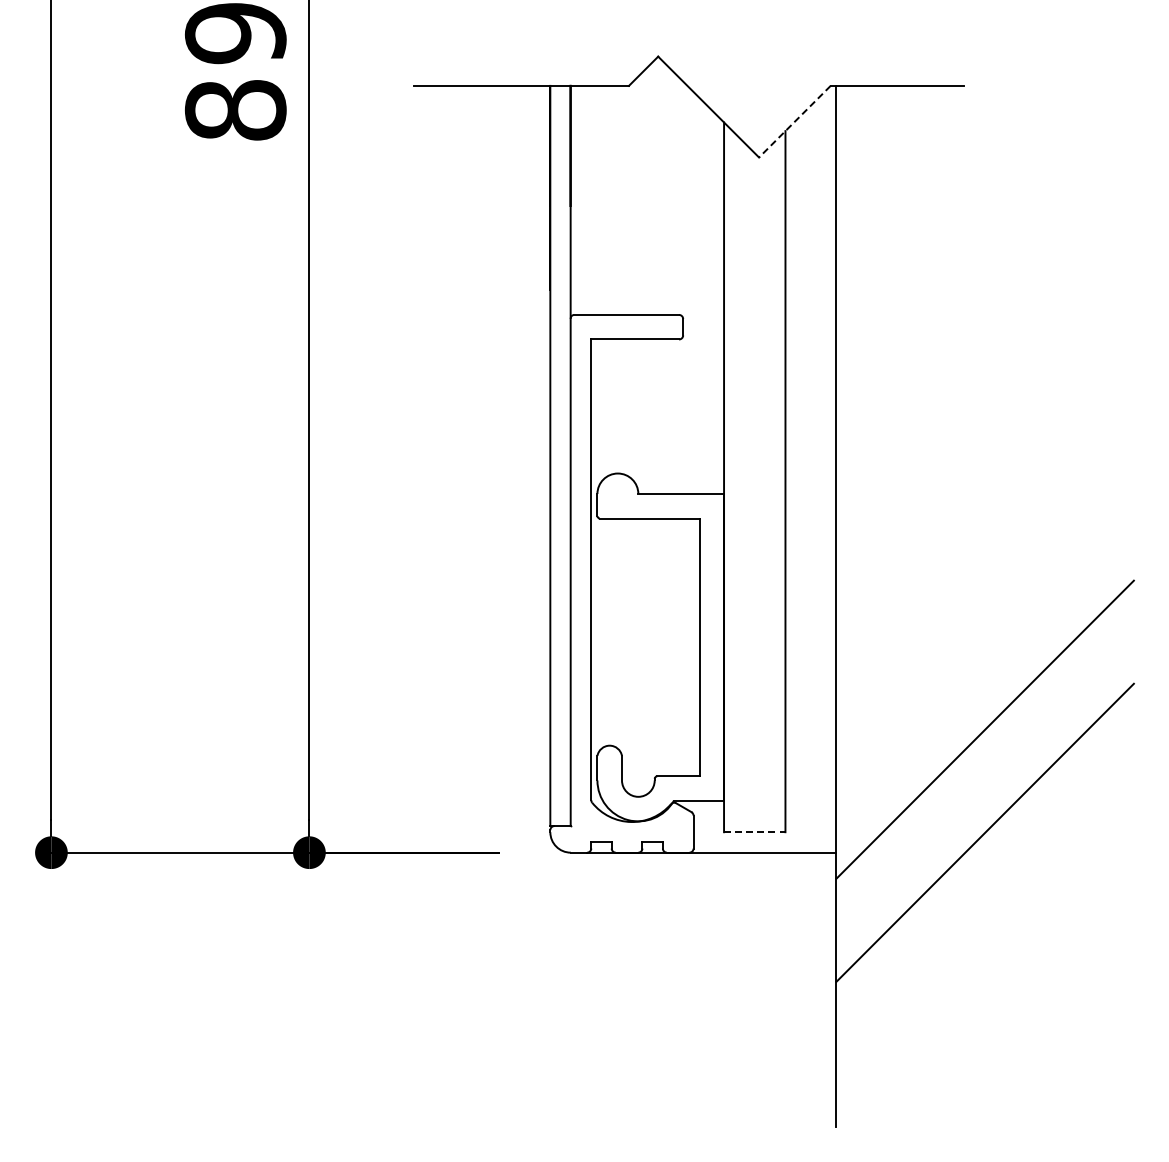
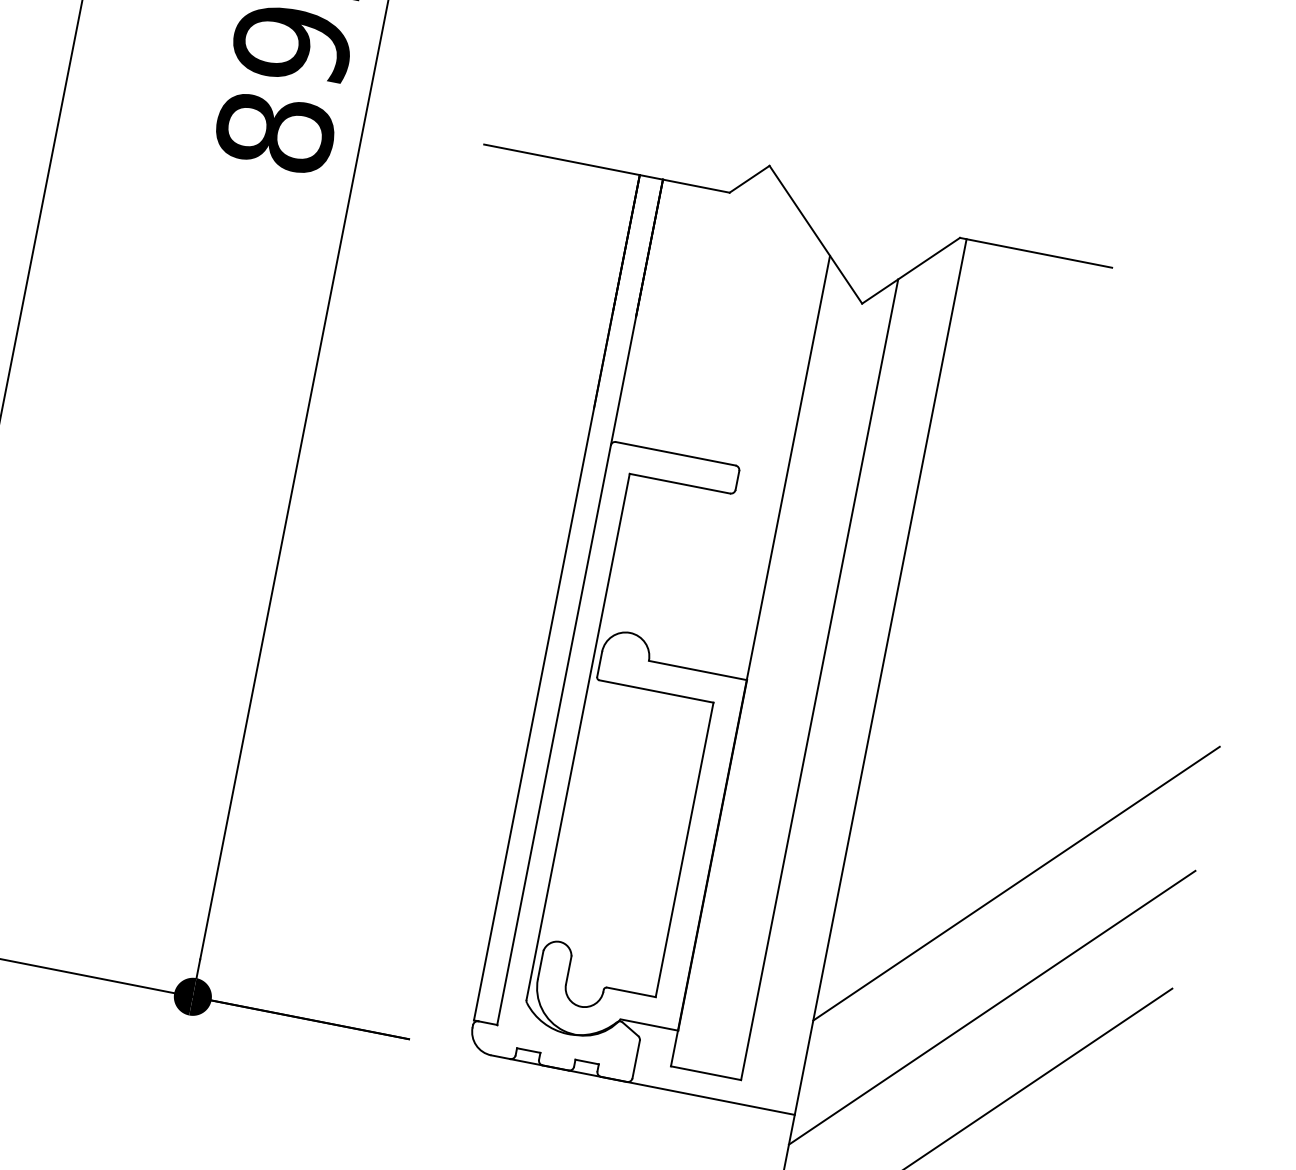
line: (794, 121) -> (910, 270), dashed -> solid
line: (984, 621) -> (1015, 884), added
line: (754, 832) -> (705, 1073), dashed -> solid

